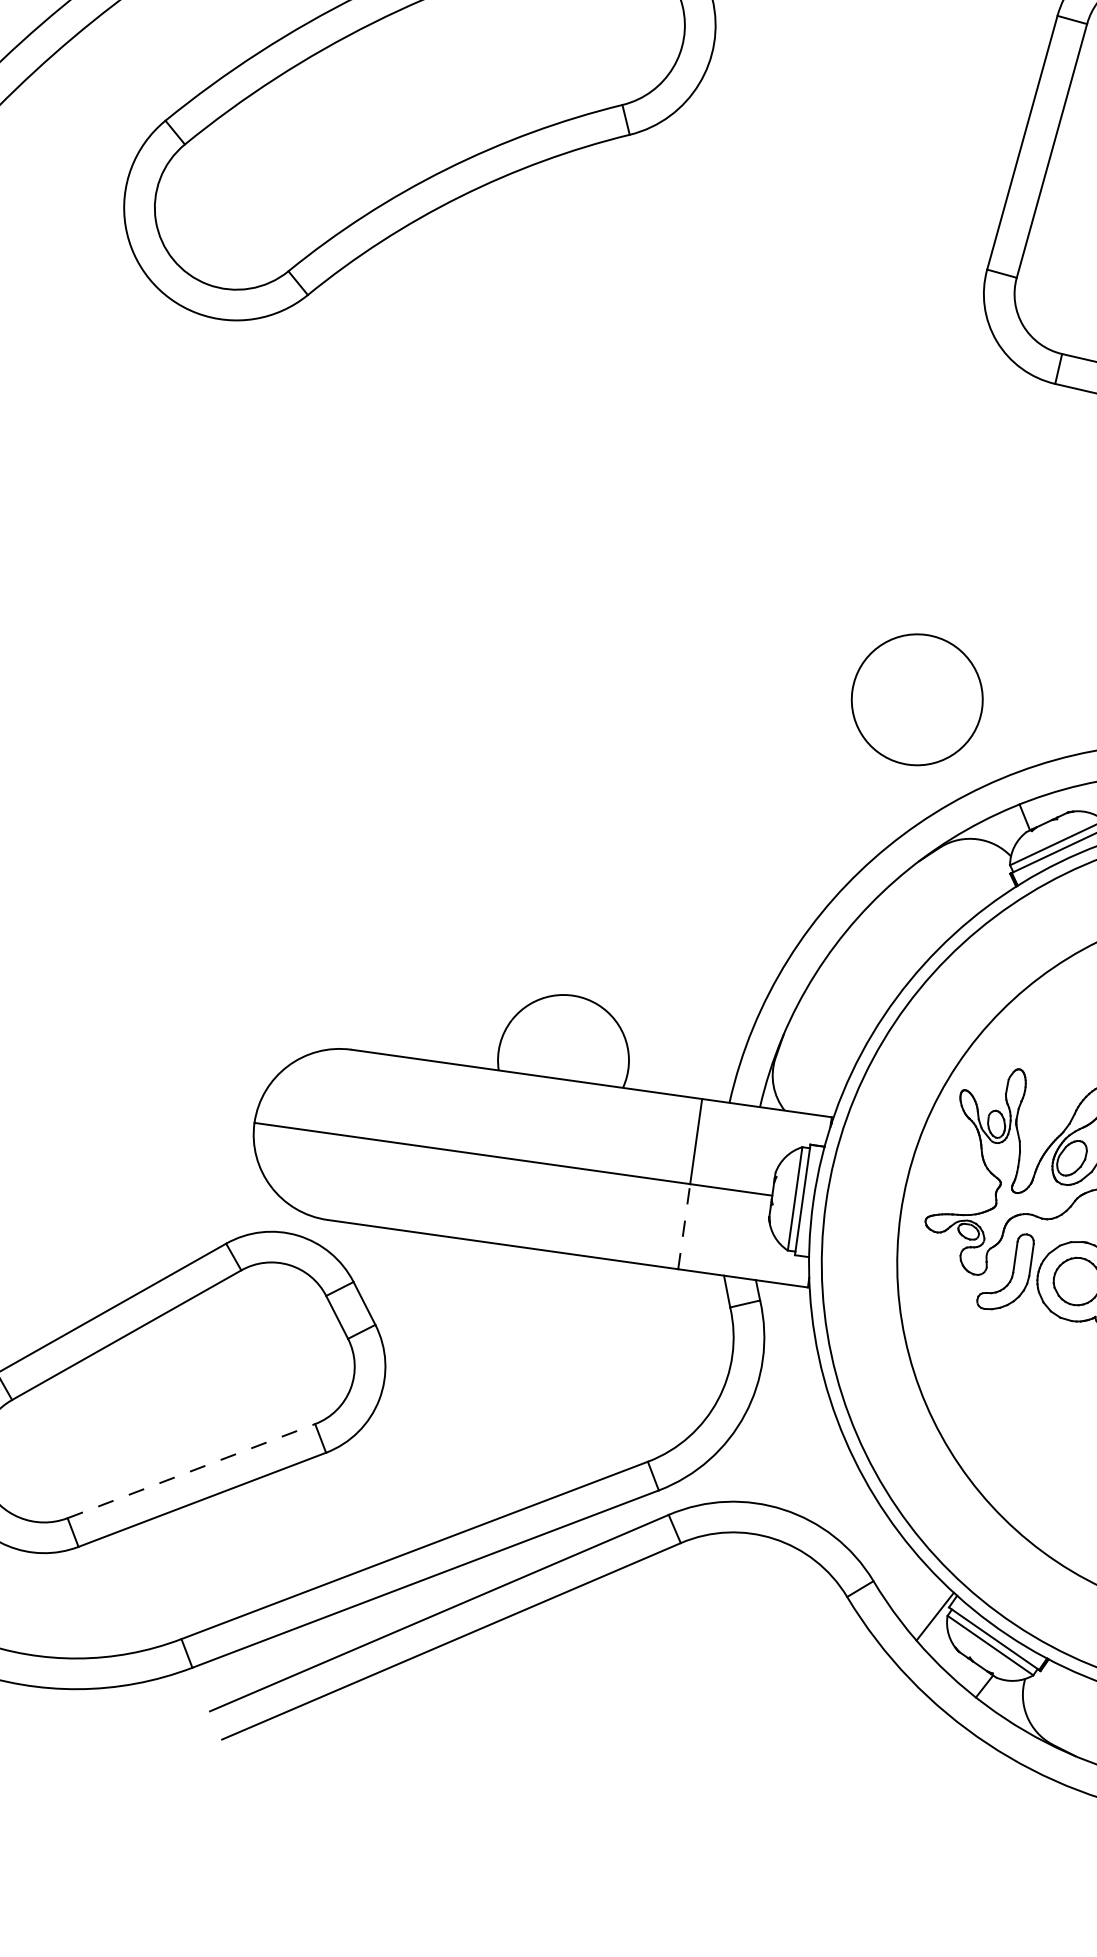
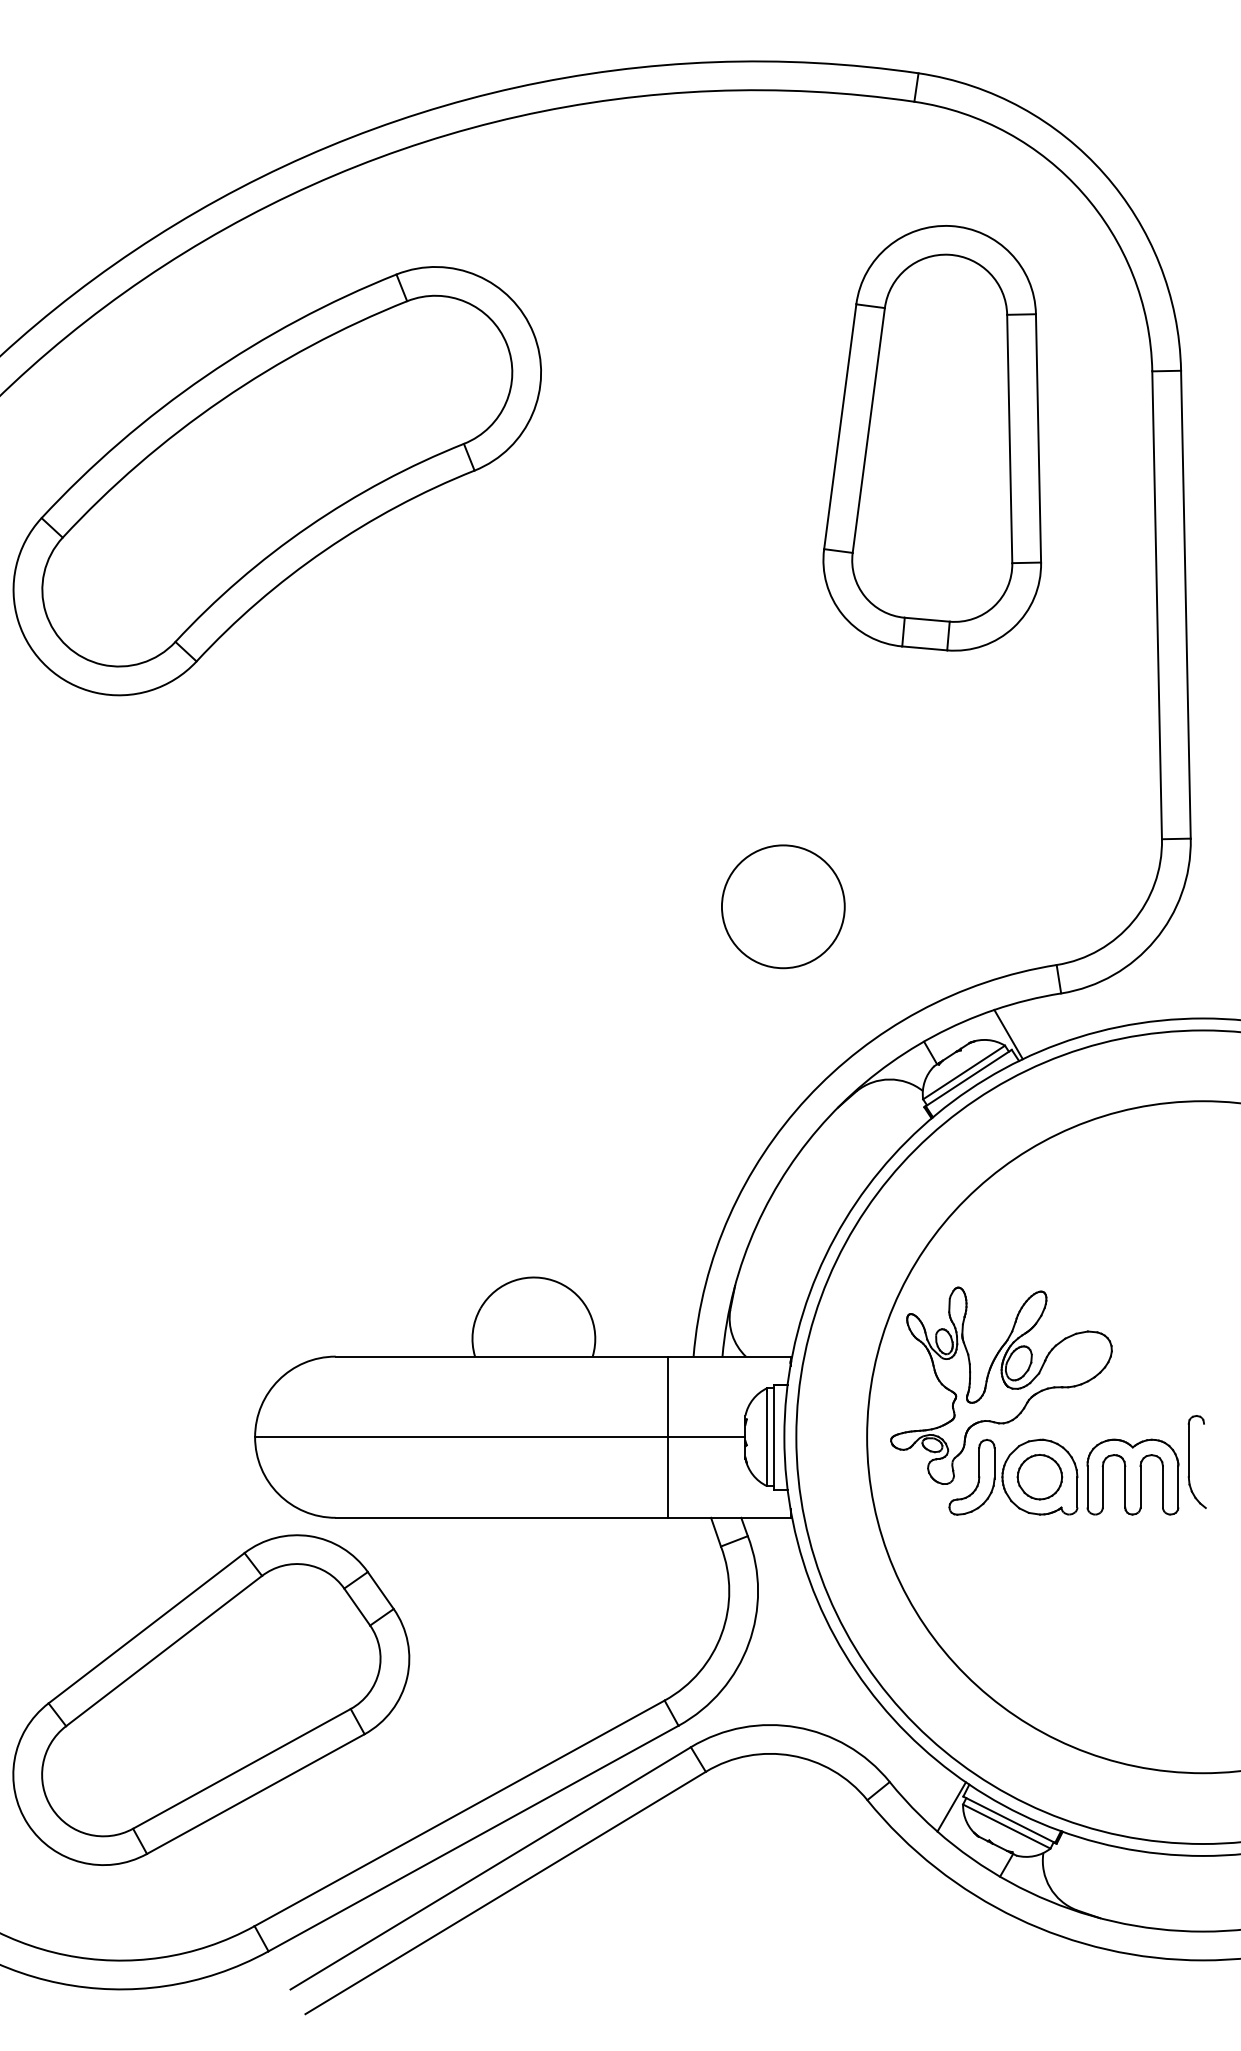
circle: (917, 699) -> (783, 906), moved
line: (684, 1226) -> (667, 1477), dashed -> solid
line: (192, 1470) -> (242, 1768), dashed -> solid

